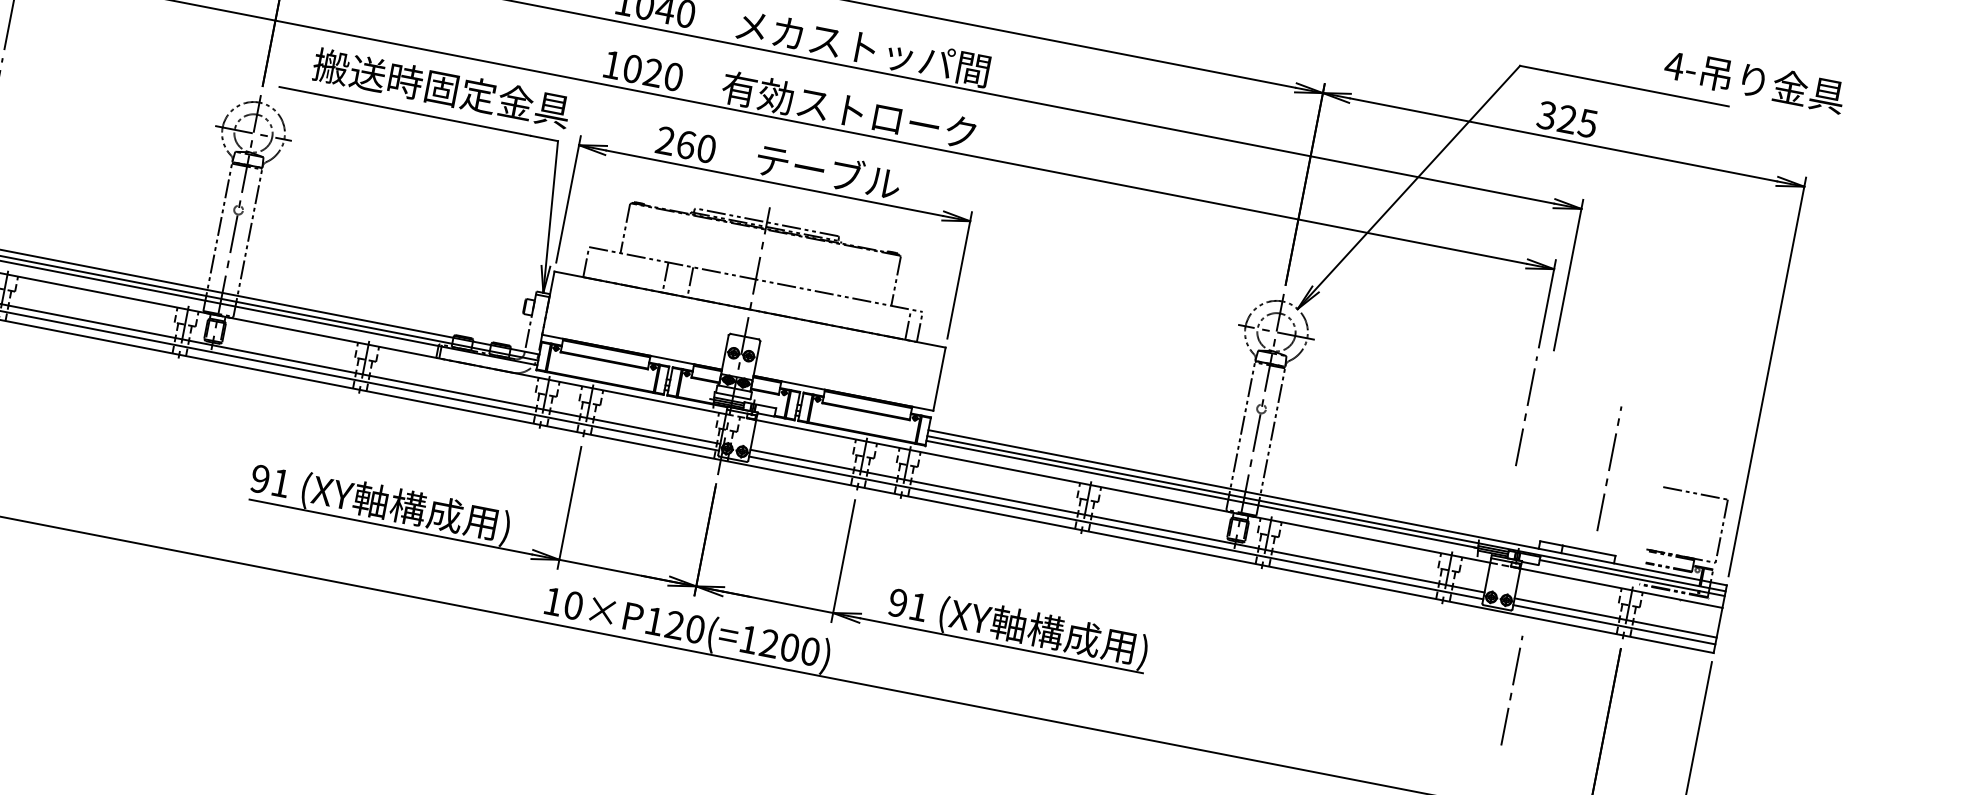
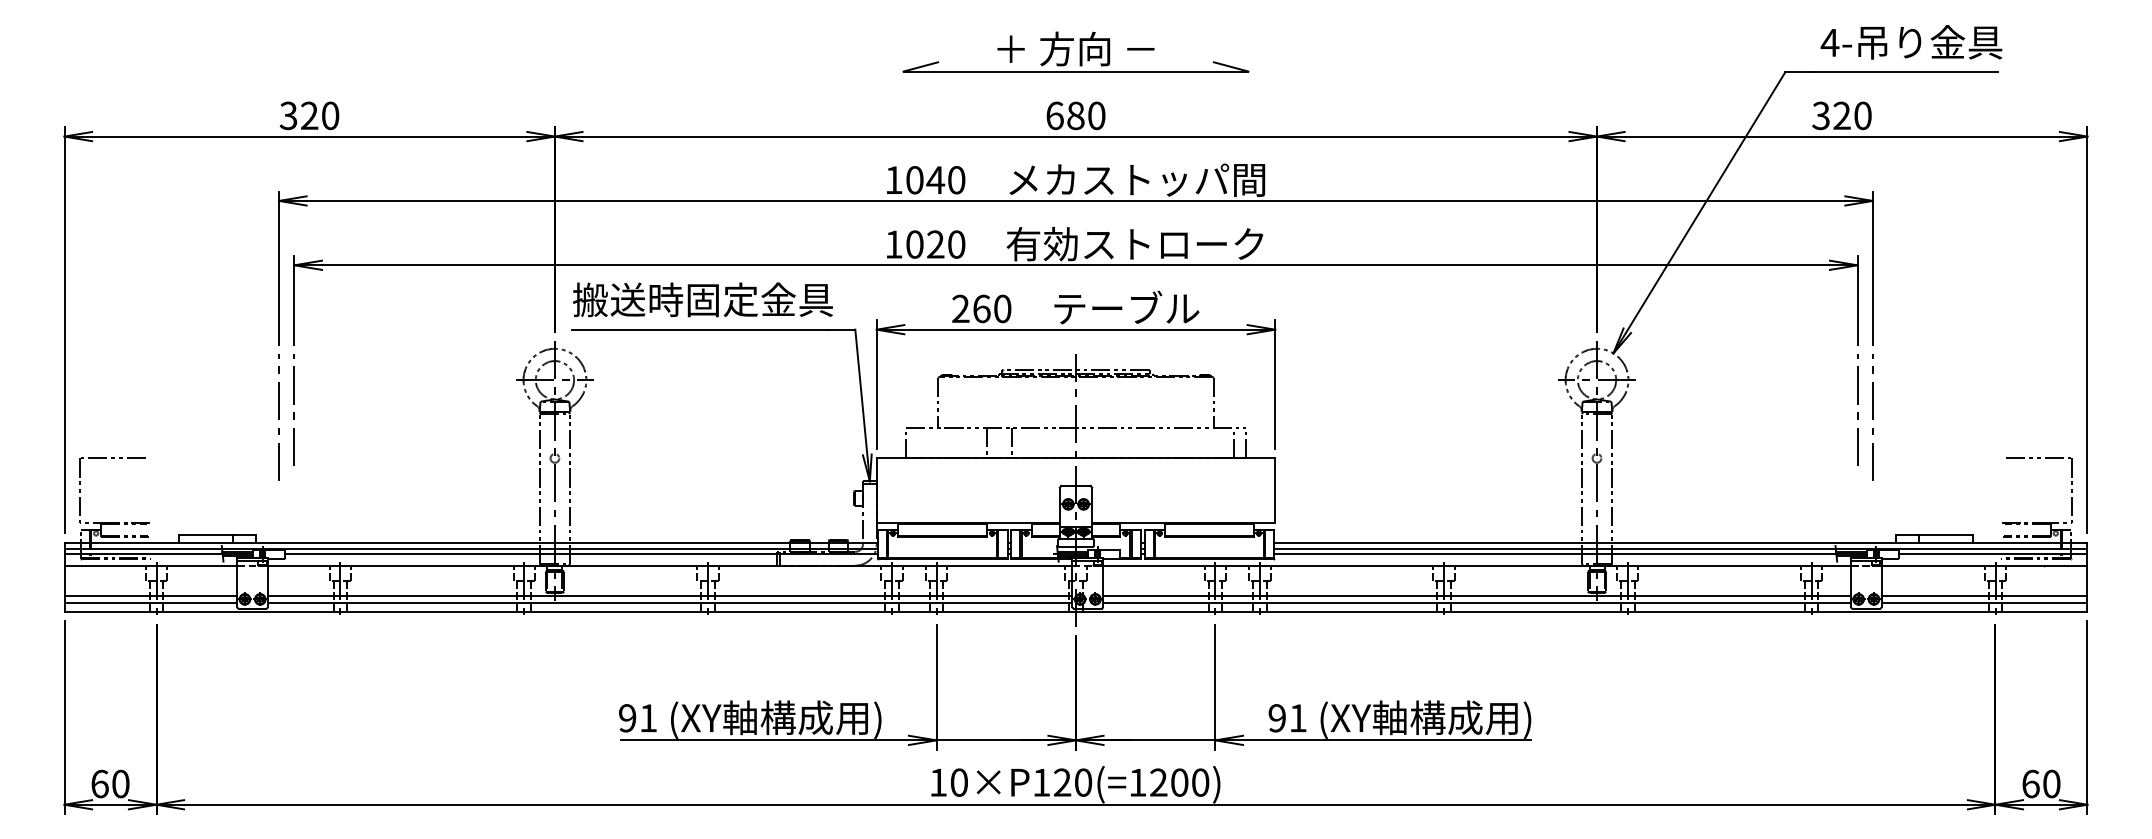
text: (1754, 81) -> (1911, 42), moved
text: (441, 87) -> (702, 299), moved
text: (1587, 123) -> (1862, 115), 325 -> 320
line: (1609, 468) -> (1872, 417), moved
line: (1511, 693) -> (1896, 689), removed

